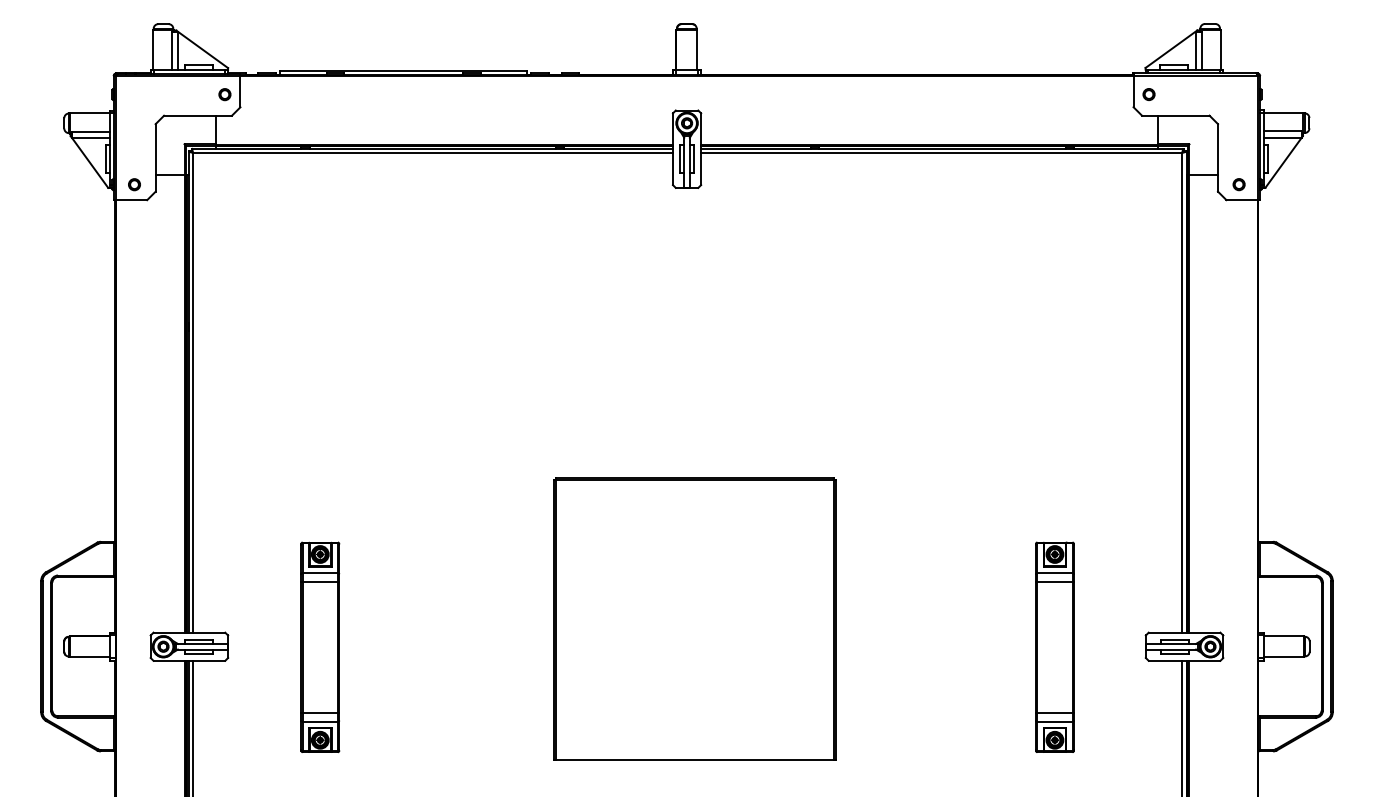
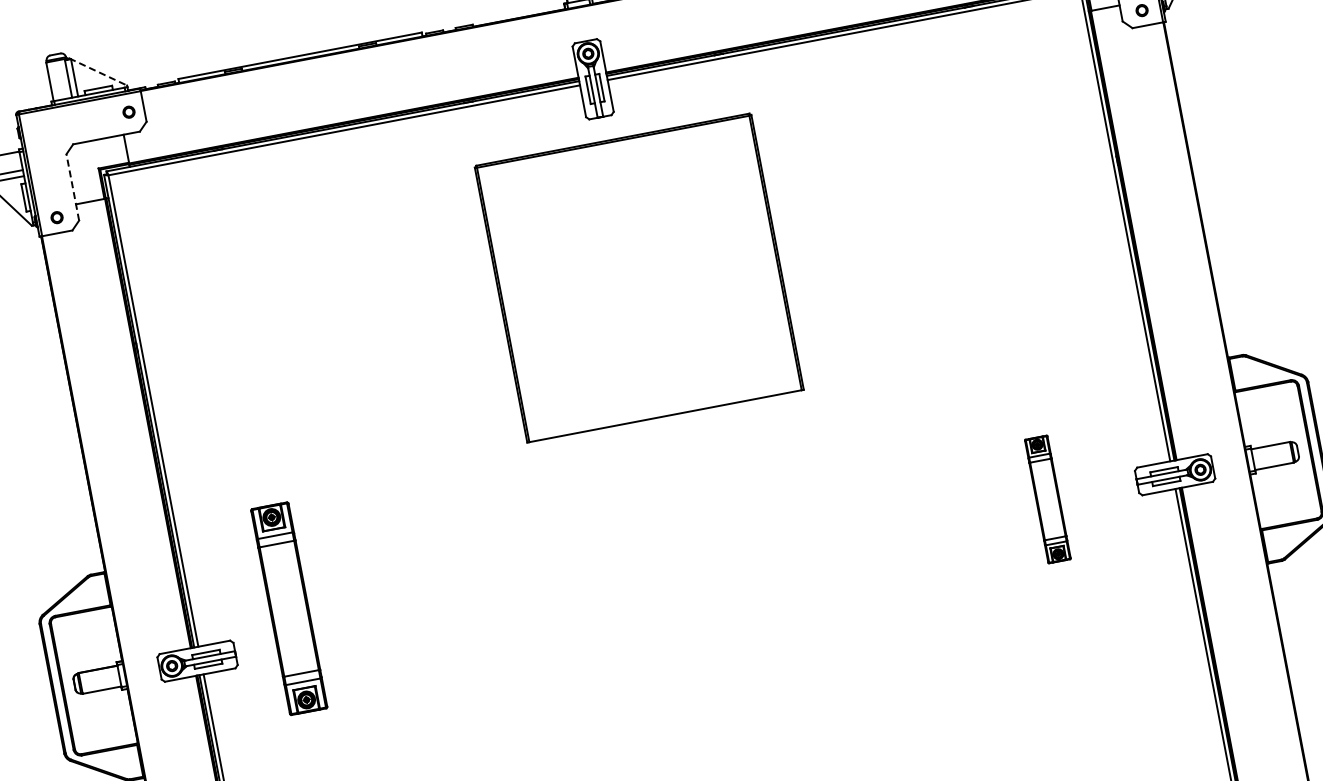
line: (202, 49) -> (98, 72), solid -> dashed
line: (155, 157) -> (72, 186), solid -> dashed
part: (694, 618) -> (638, 277), moved
part: (320, 646) -> (289, 607), moved
part: (1054, 646) -> (1047, 498), size x0.6

